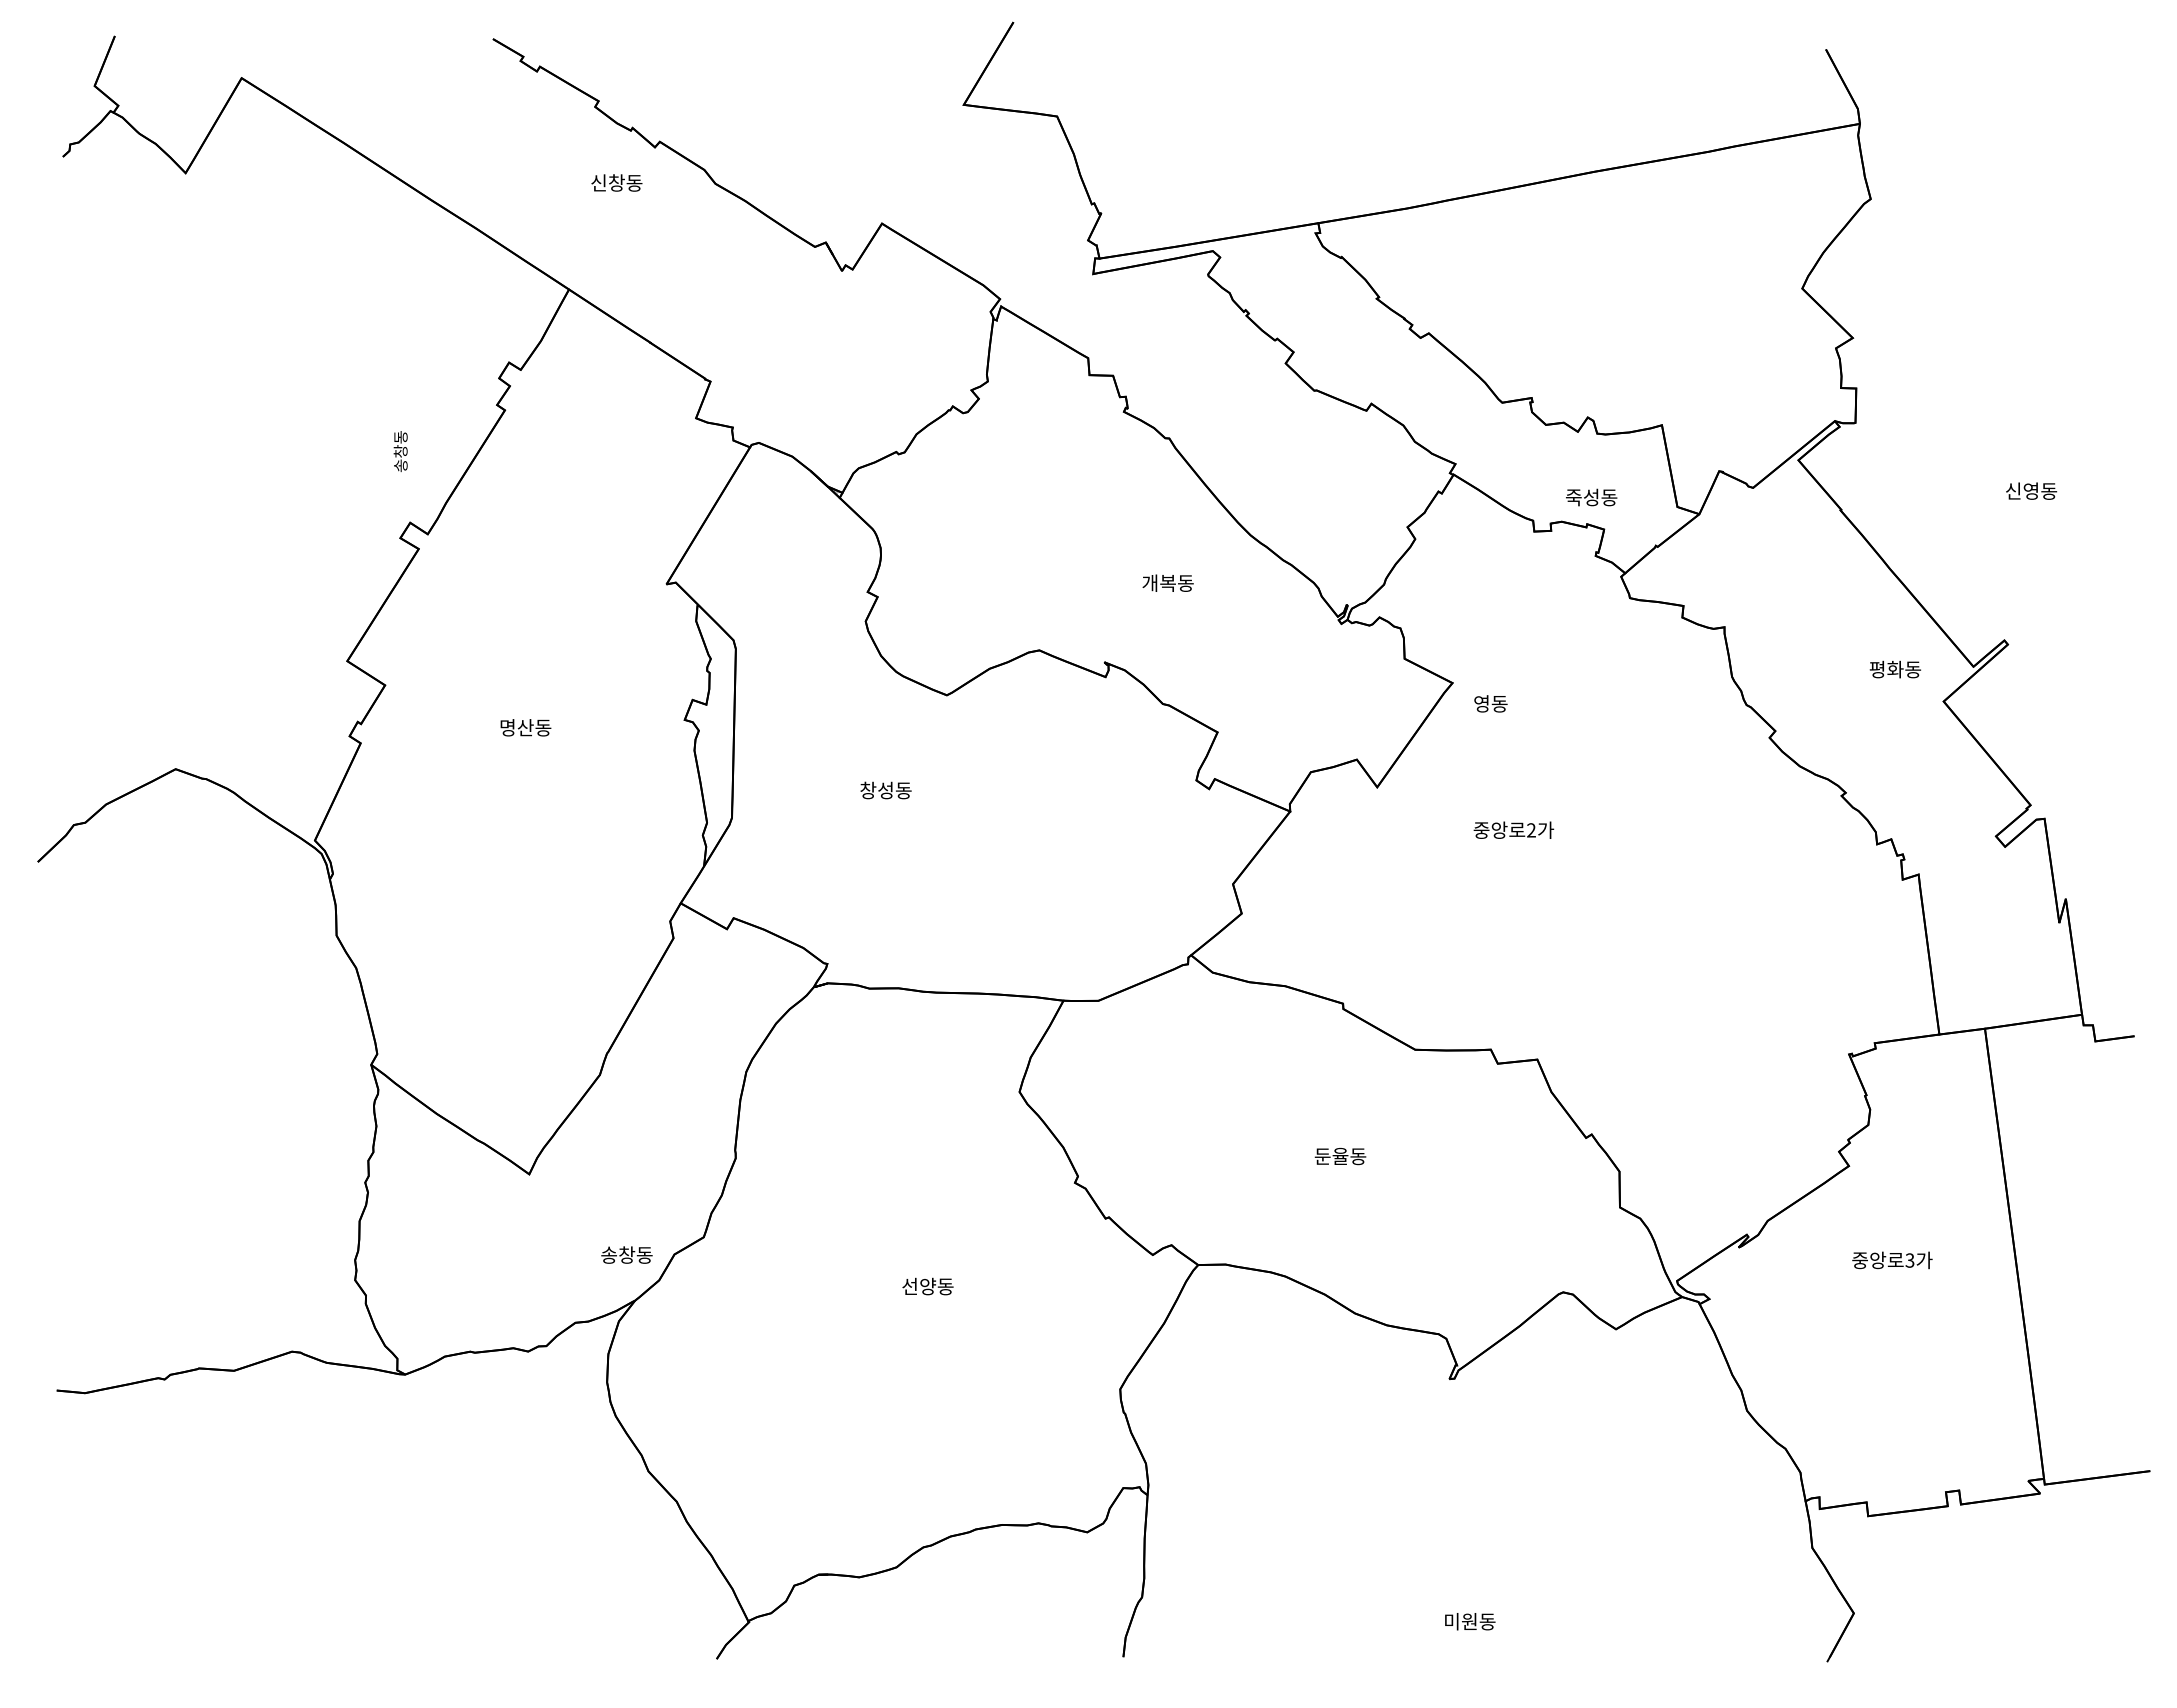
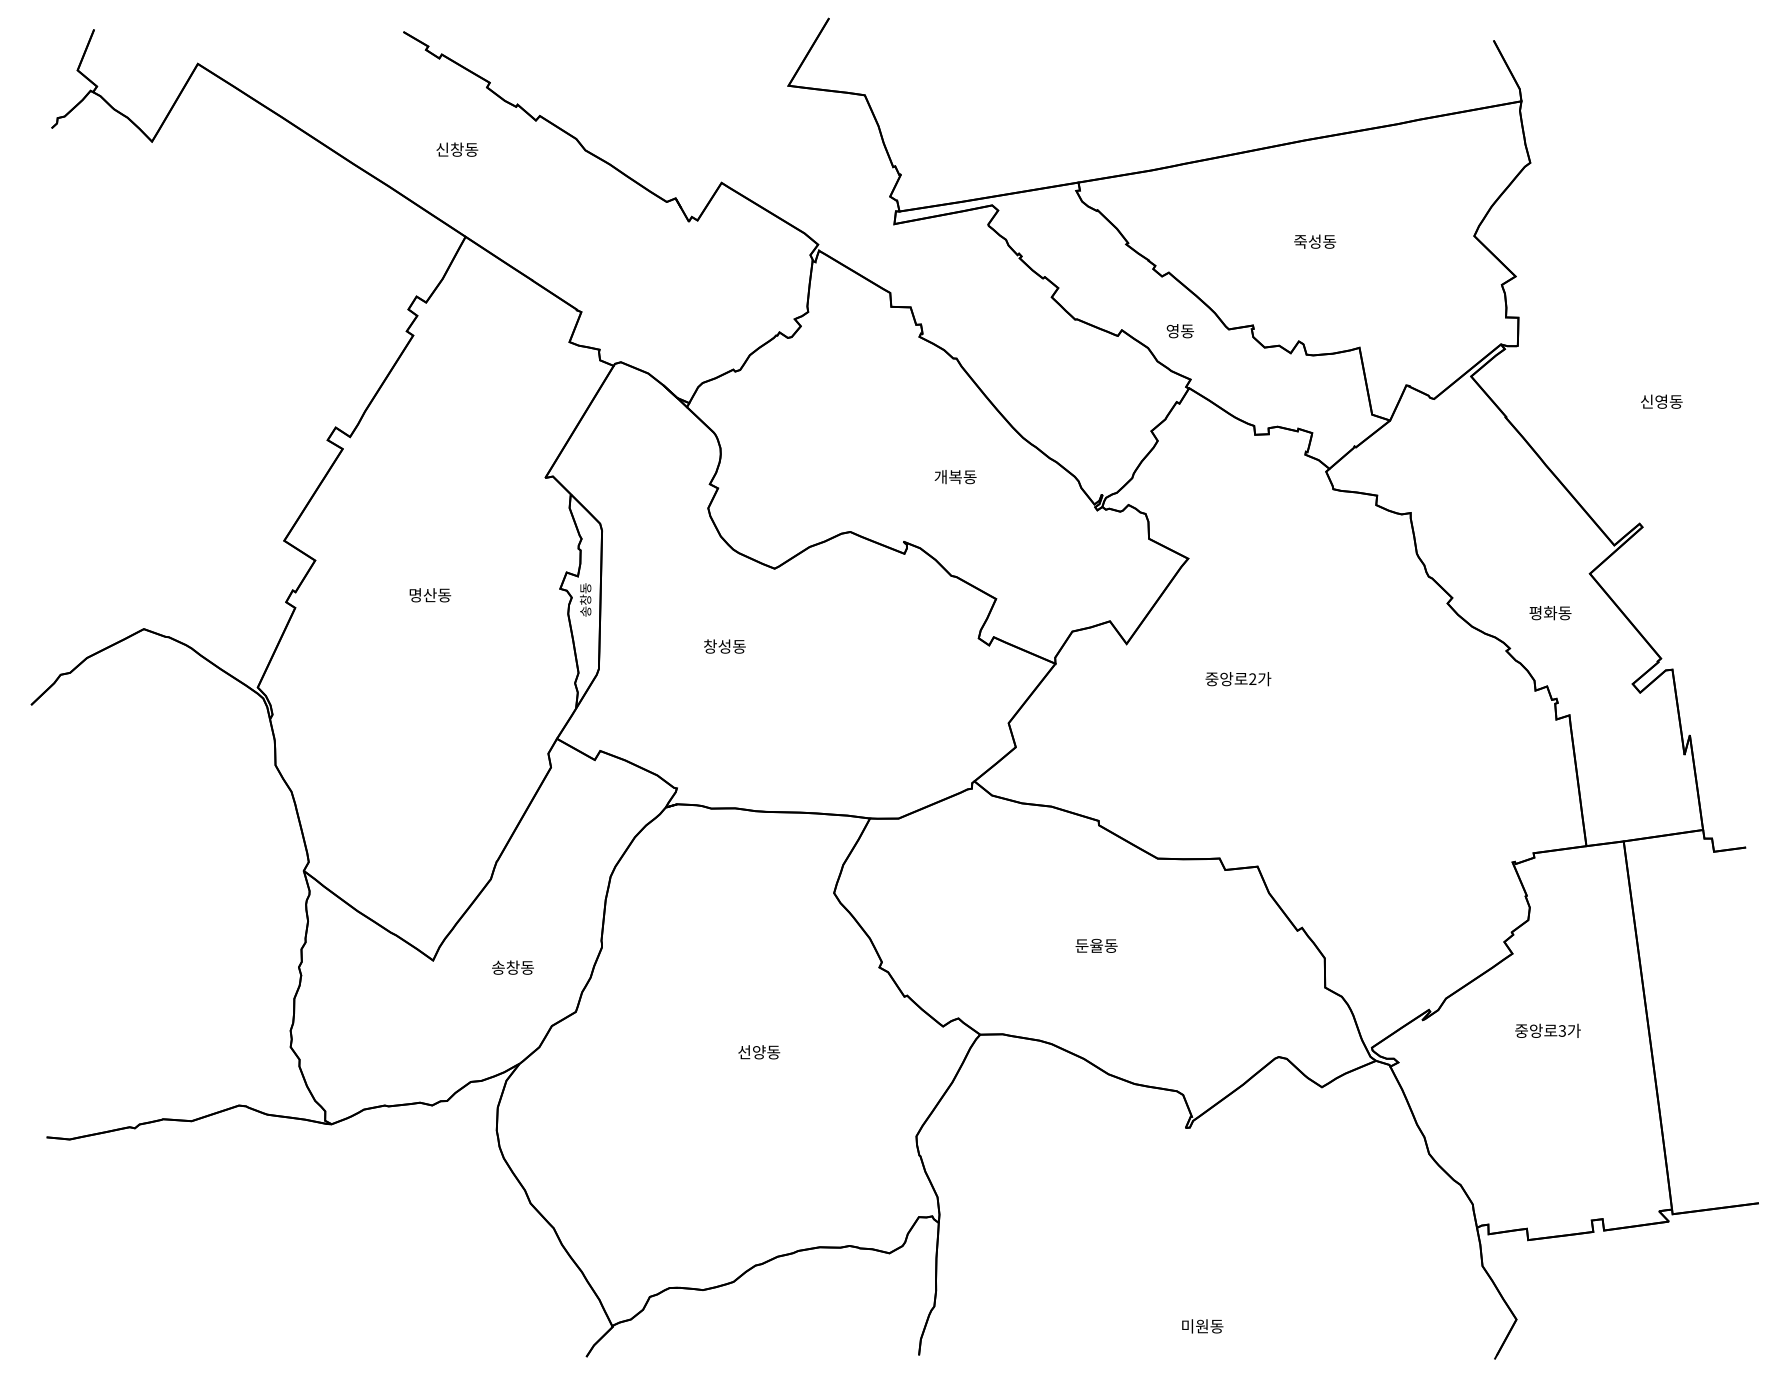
text: (616, 182) -> (457, 149), moved
text: (400, 451) -> (585, 599), moved
text: (1591, 497) -> (1314, 241), moved
text: (1894, 669) -> (1549, 613), moved
text: (1490, 703) -> (1180, 330), moved
text: (626, 1254) -> (512, 967), moved

